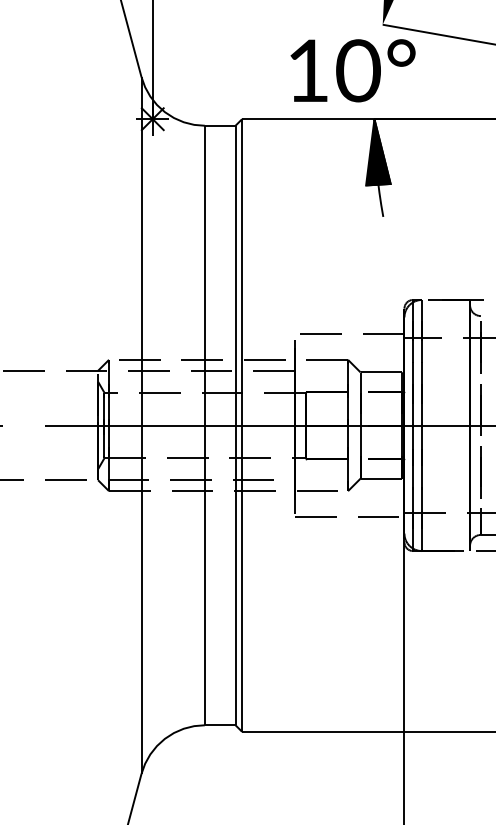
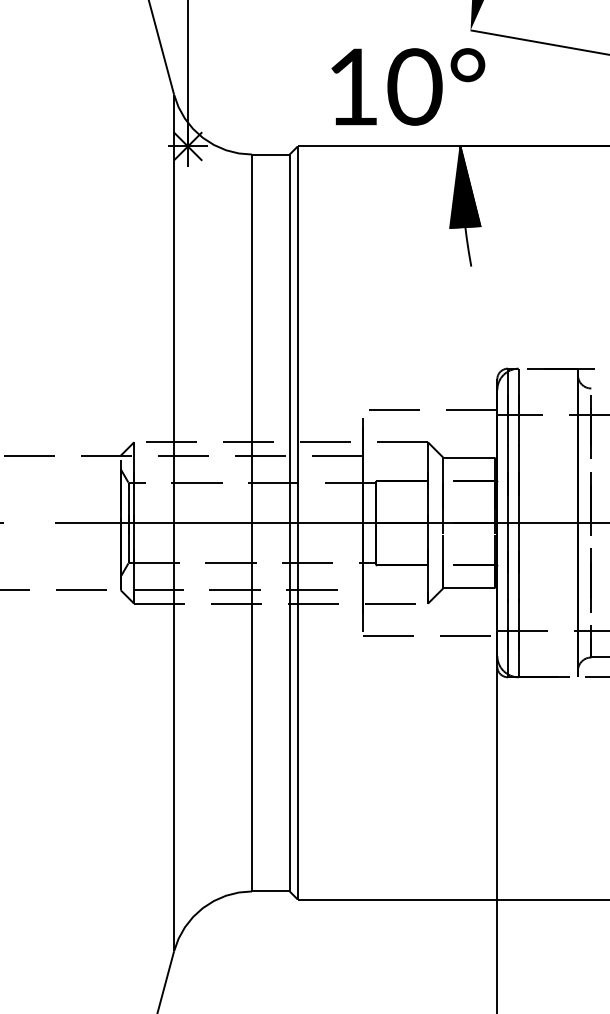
text: (352, 70) -> (407, 86), moved

